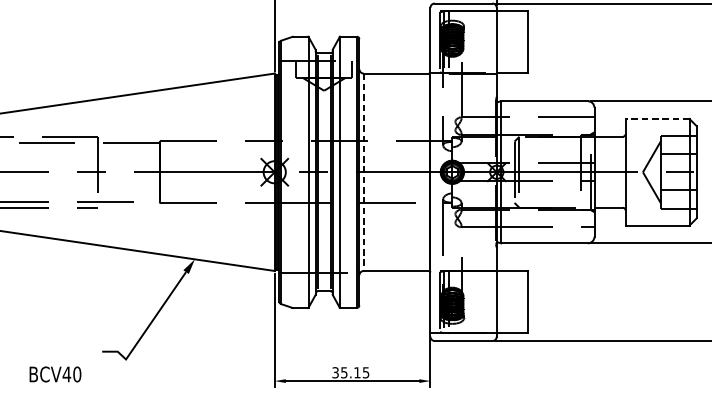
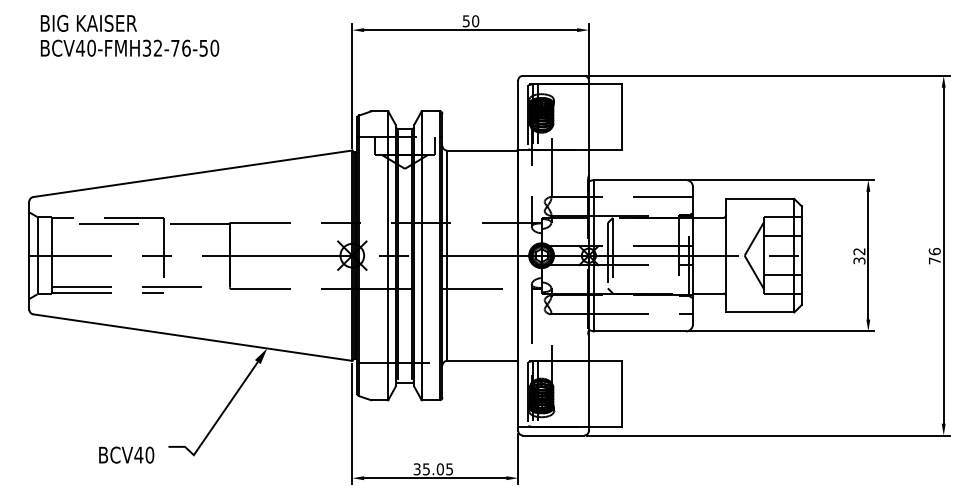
line: (656, 118) -> (759, 198), dashed -> solid
line: (364, 173) -> (447, 256), dashed -> solid
text: (356, 372) -> (439, 469), 35.15 -> 35.05
text: (55, 373) -> (126, 454), moved

